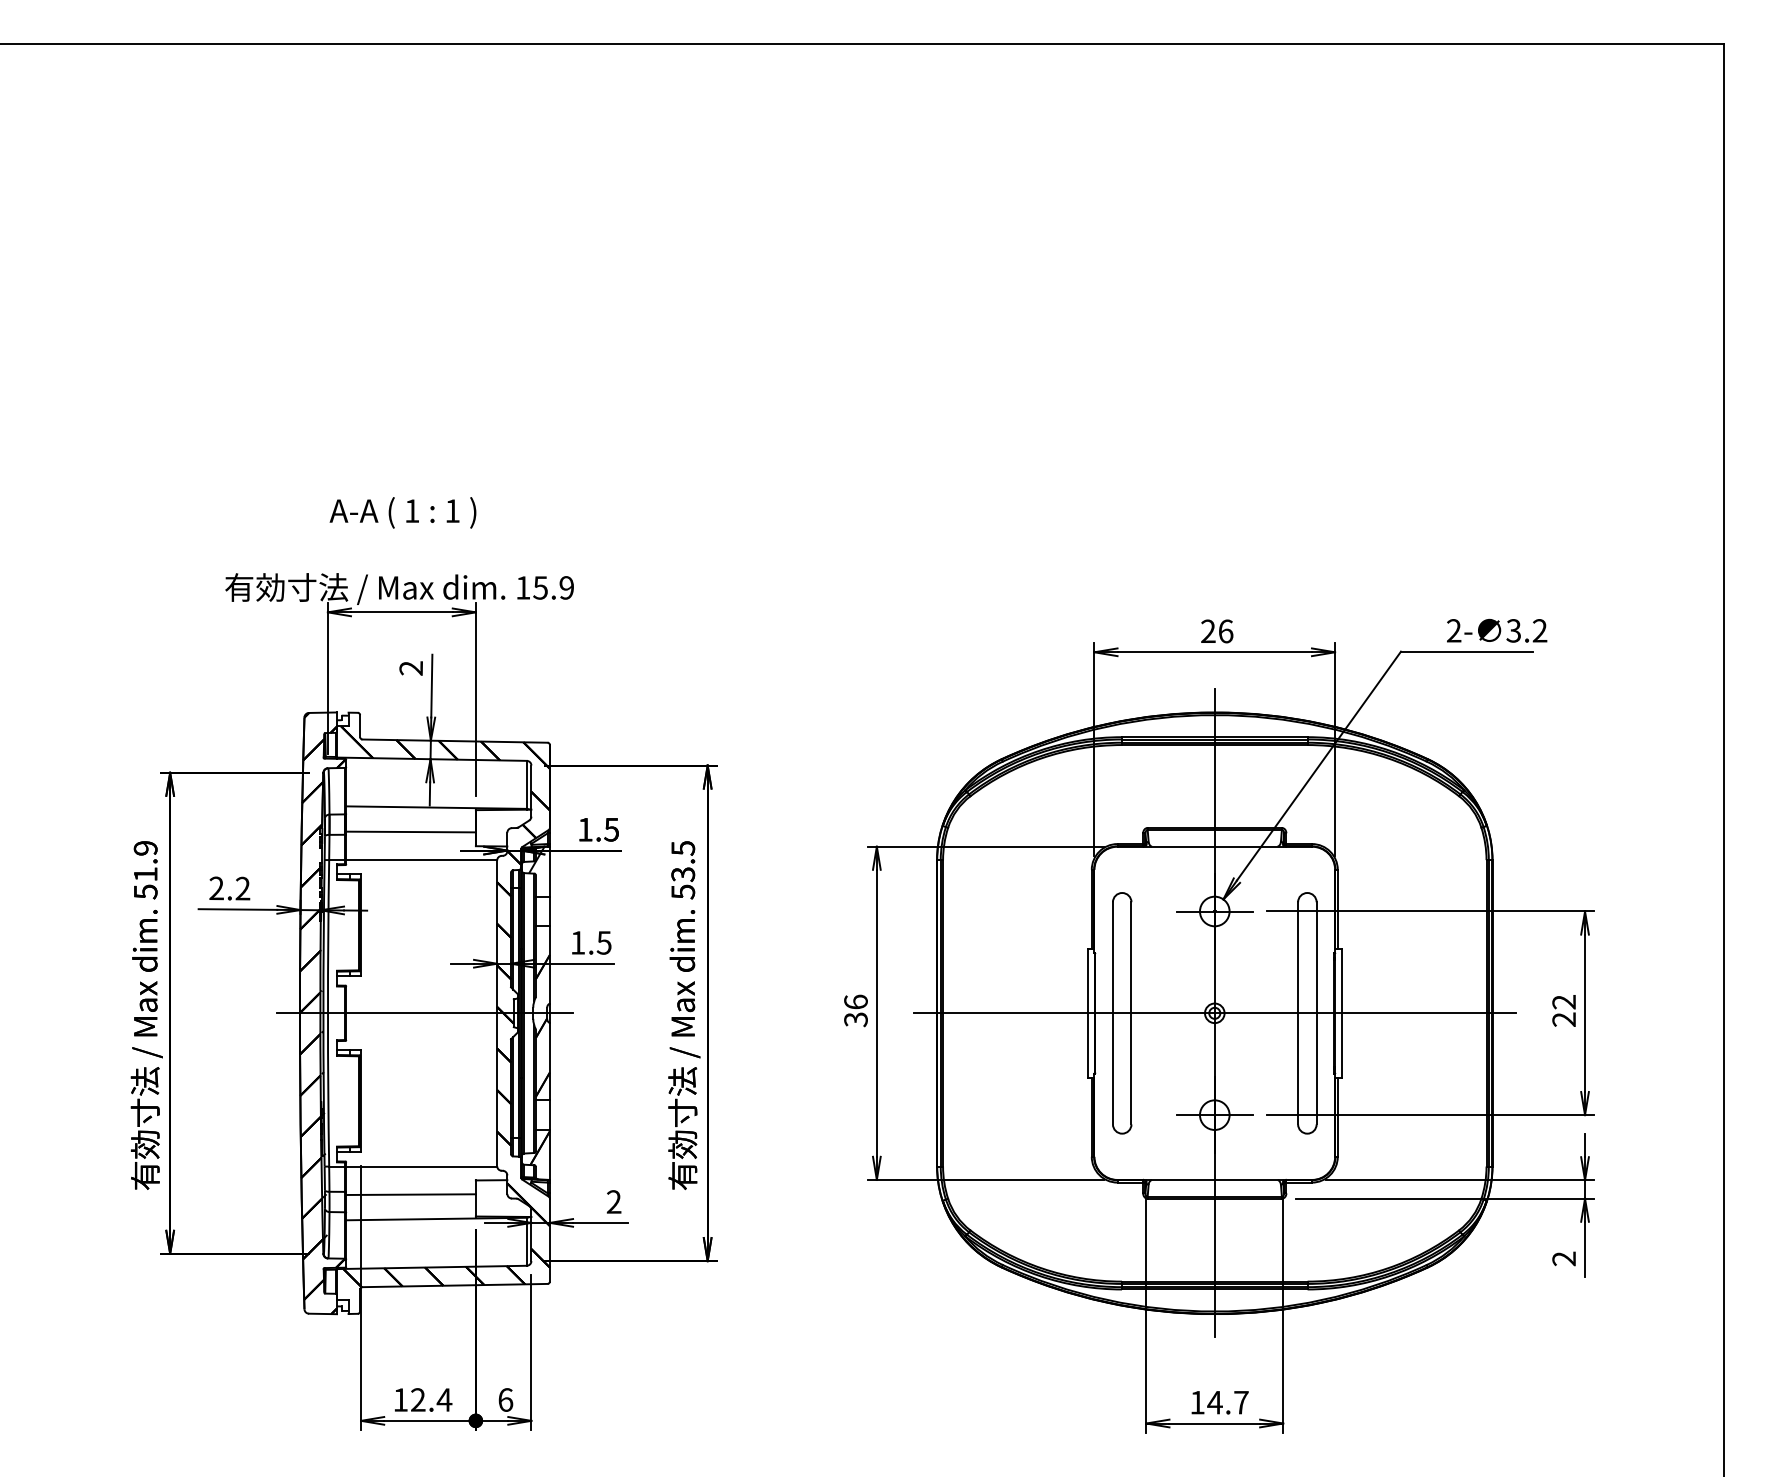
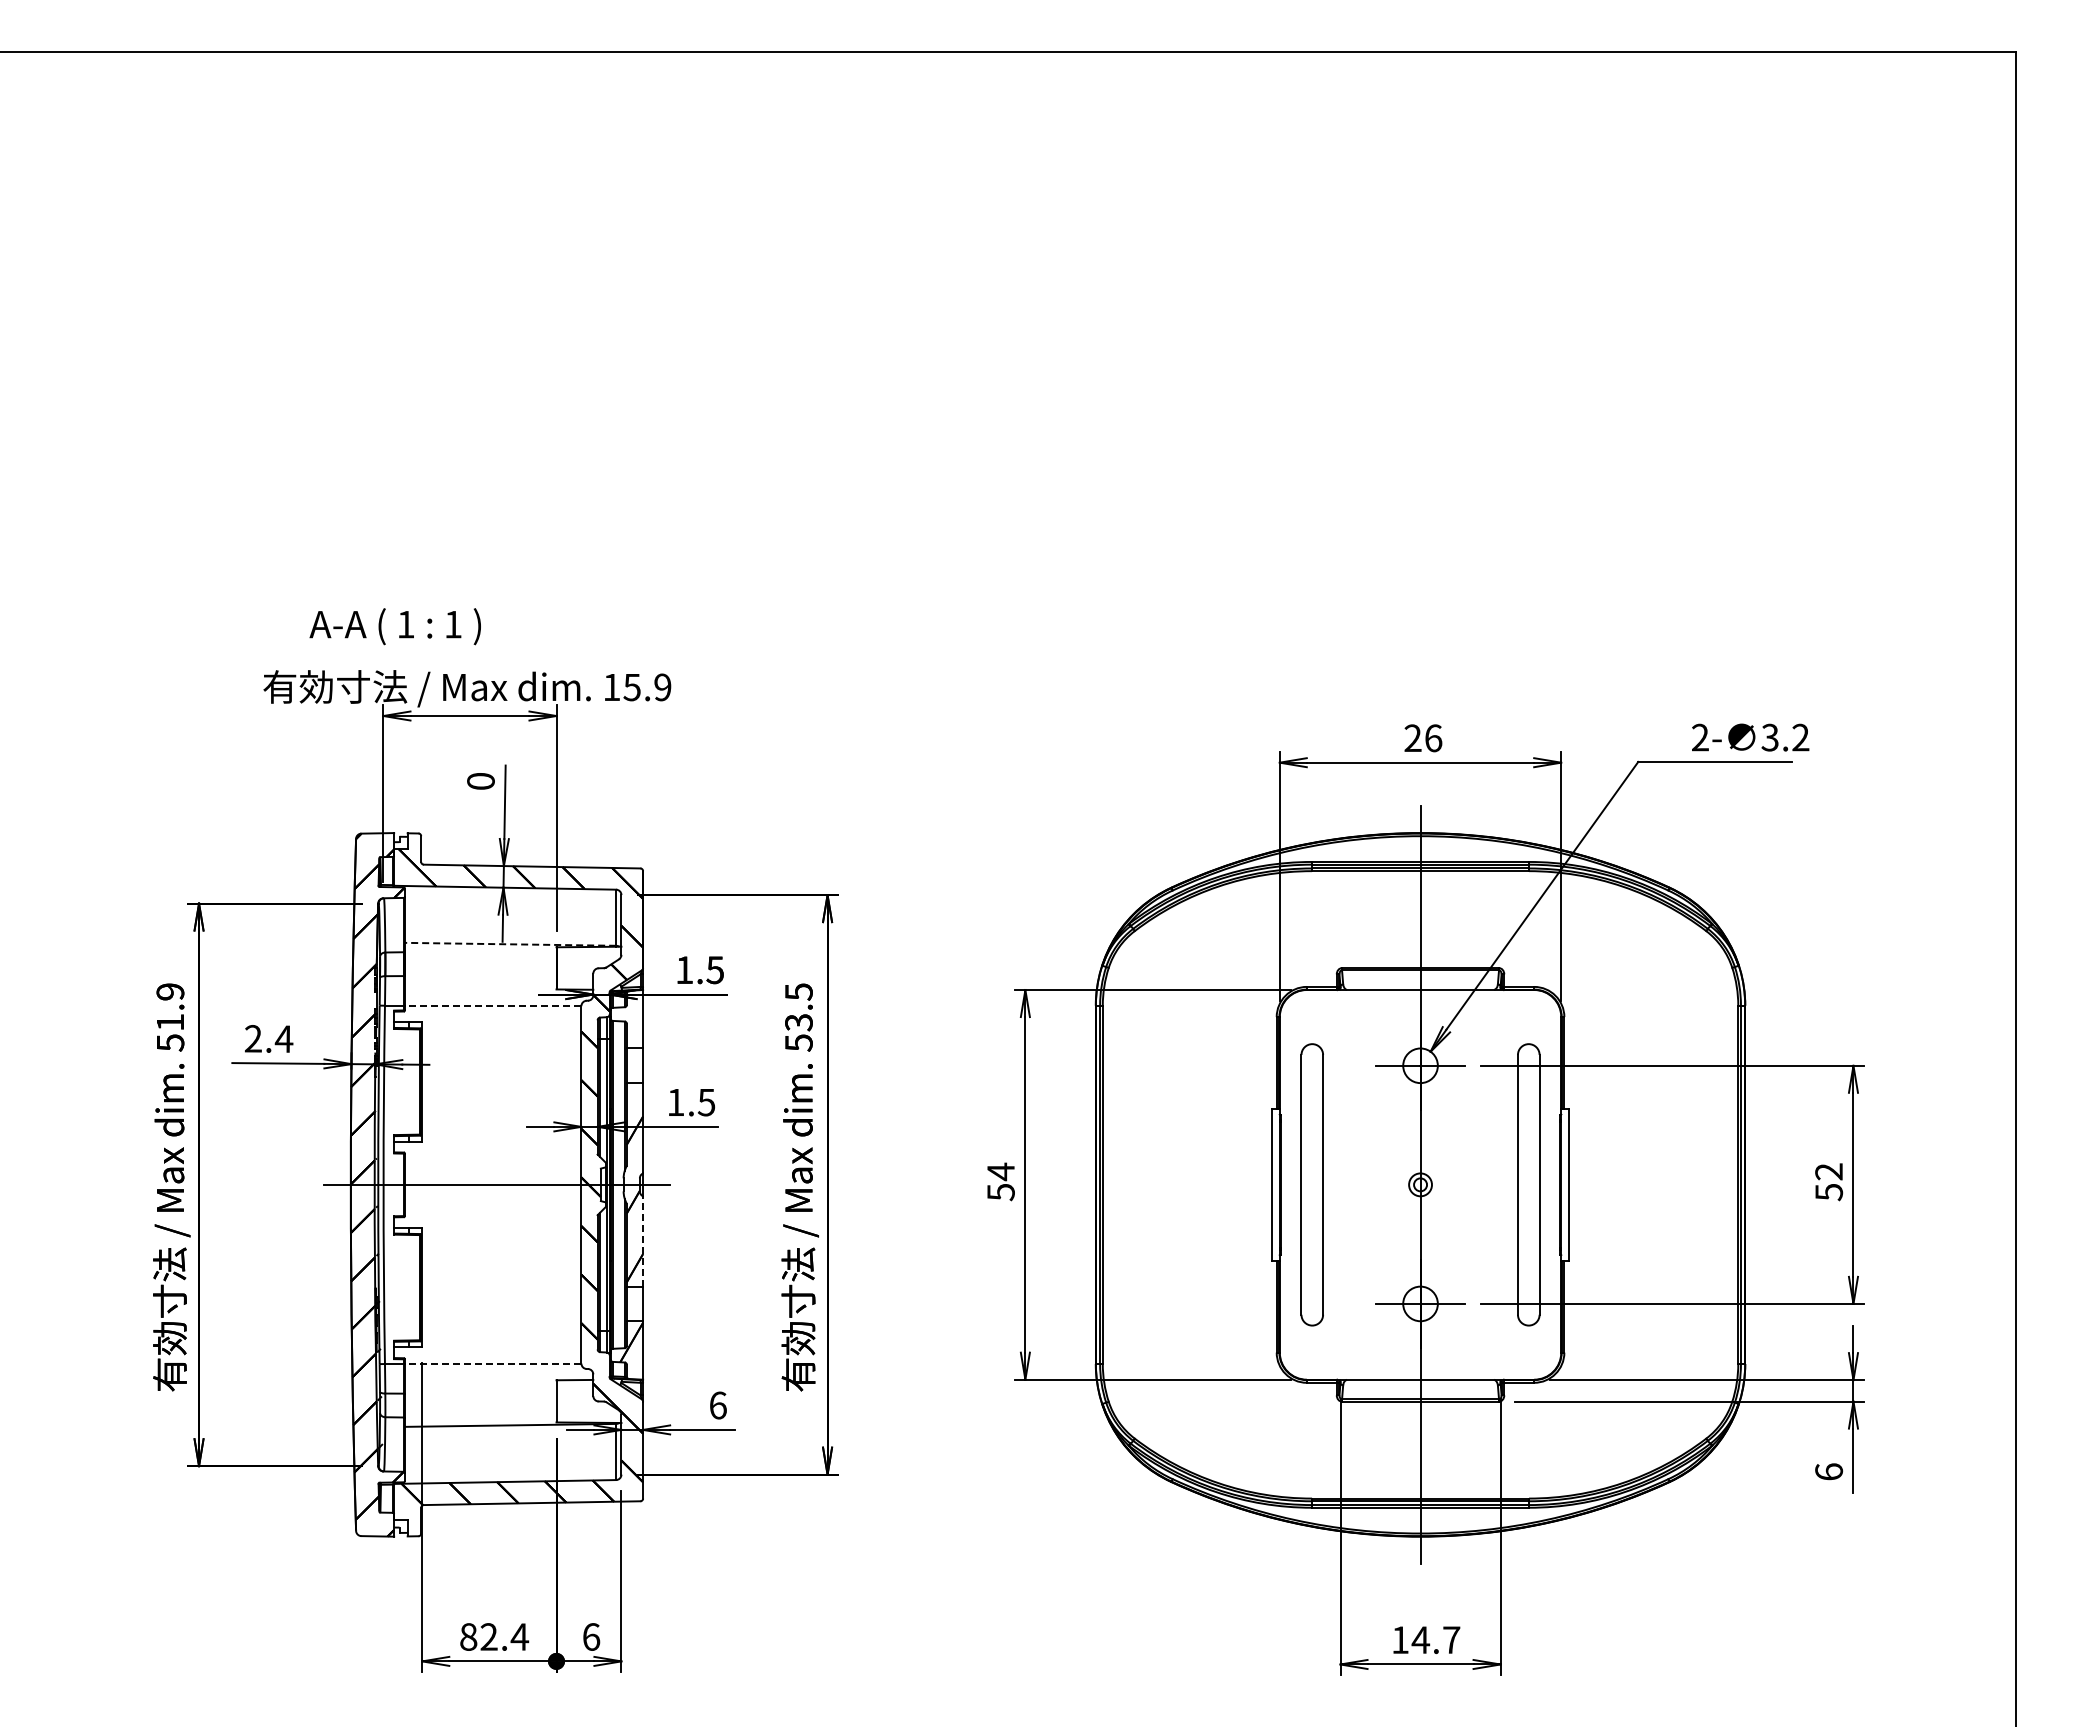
text: (402, 512) -> (394, 626), moved
text: (410, 668) -> (480, 781), 2 -> 0
line: (436, 807) -> (510, 944), solid -> dashed
line: (410, 831) -> (480, 972), removed
line: (421, 859) -> (492, 1005), solid -> dashed
hatch: (539, 871) -> (630, 1019), removed
text: (242, 888) -> (283, 1038), 2.2 -> 2.4
text: (855, 1010) -> (1000, 1181), 36 -> 54
line: (1214, 1013) -> (1420, 1184), removed
text: (1564, 1019) -> (1829, 1192), 22 -> 52
line: (550, 1060) -> (643, 1240), solid -> dashed
line: (421, 1166) -> (492, 1364), solid -> dashed
line: (410, 1194) -> (480, 1396), removed
text: (613, 1202) -> (717, 1405), 2 -> 6
text: (1564, 1258) -> (1829, 1471), 2 -> 6
text: (400, 1399) -> (468, 1636), 12.4 -> 82.4

